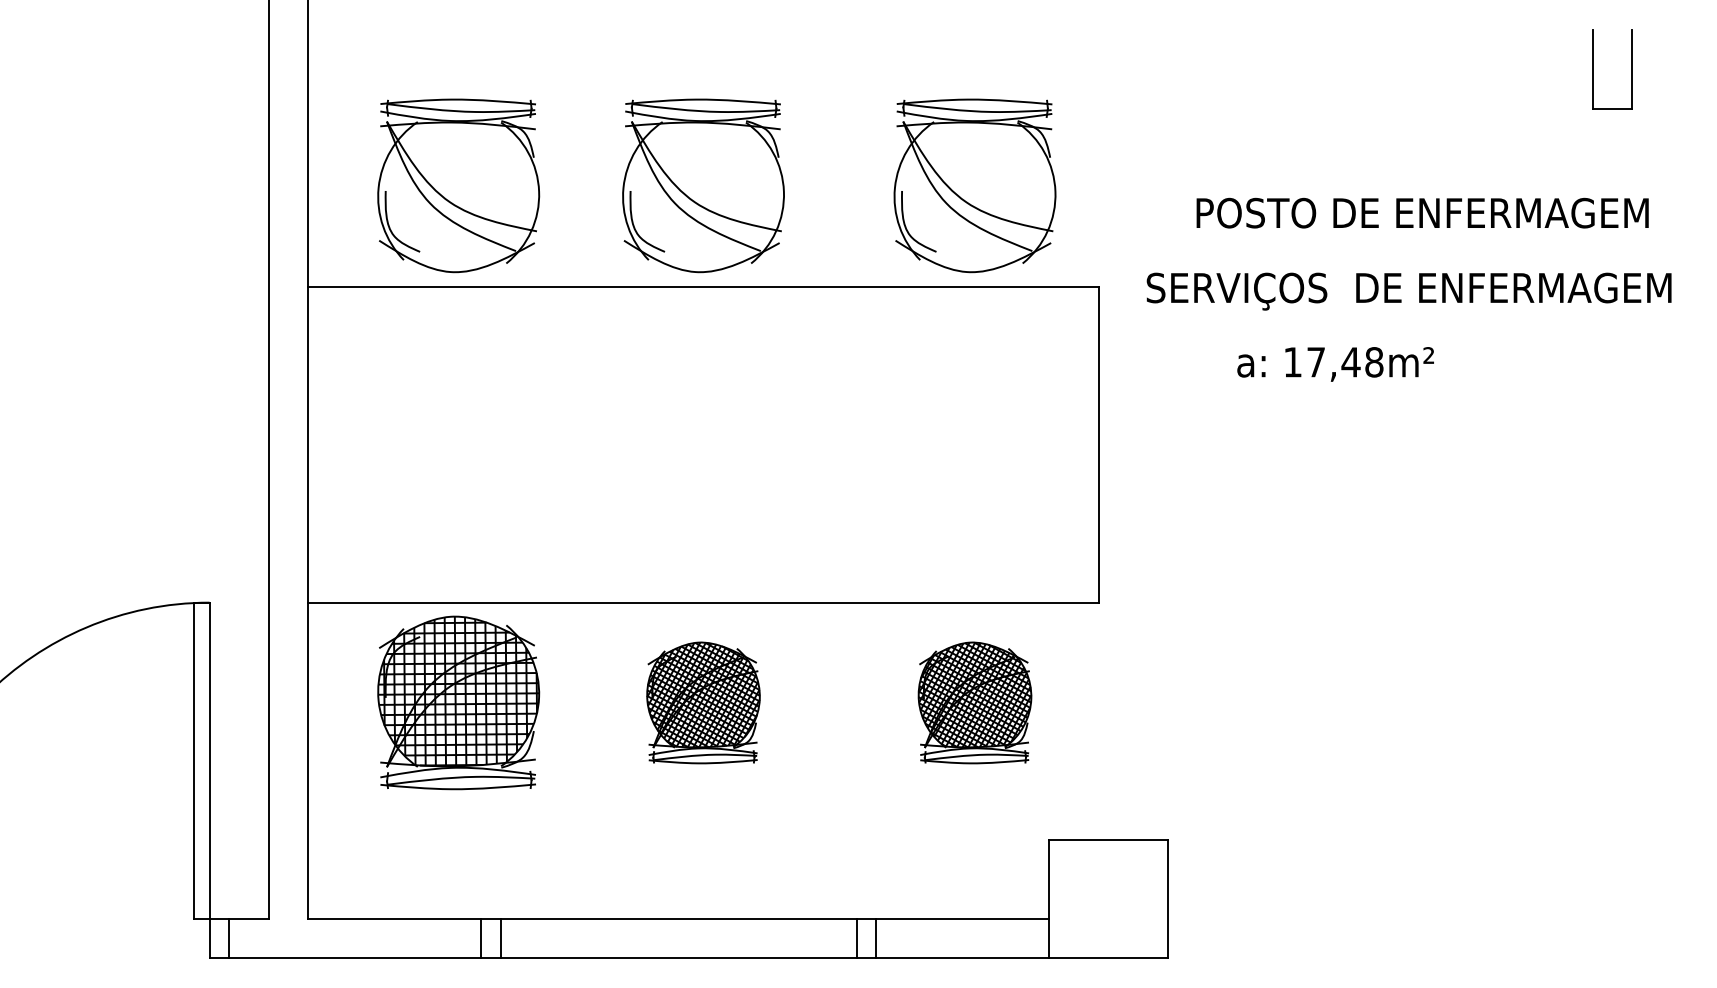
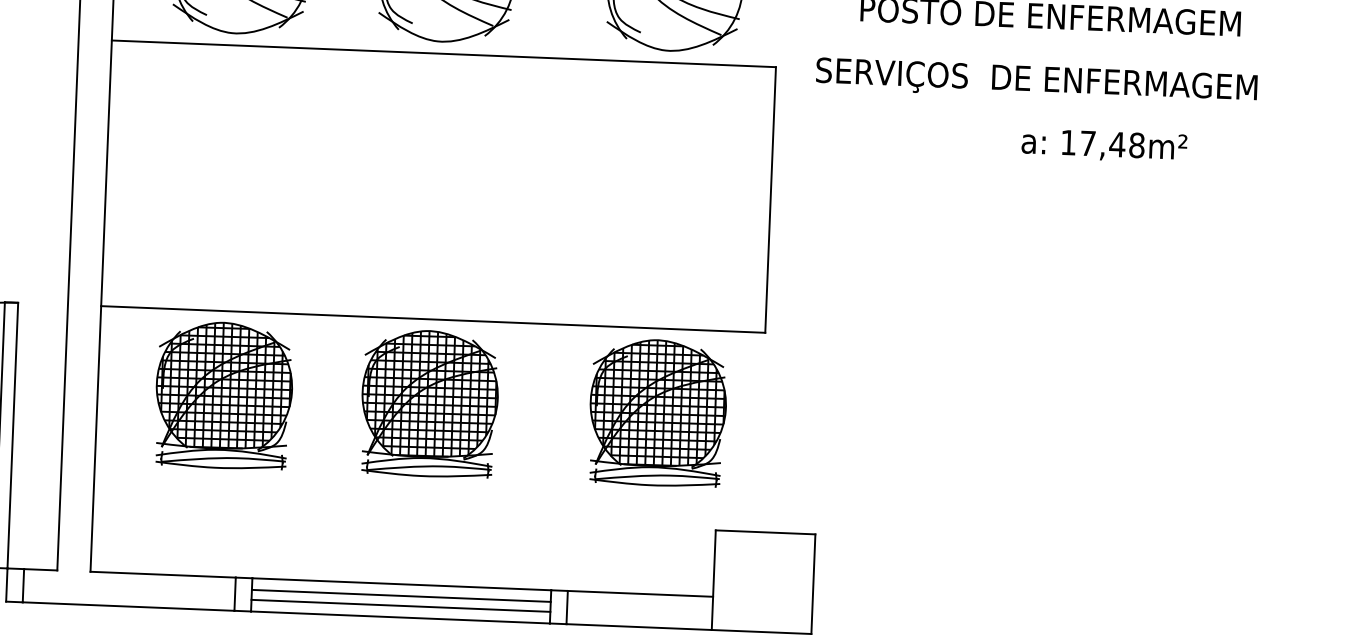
text: (1335, 364) -> (1104, 145), moved
part: (703, 702) -> (429, 403), size x1.43
part: (974, 702) -> (657, 412), size x1.43
line: (678, 932) -> (401, 595), added
line: (678, 944) -> (400, 605), added

